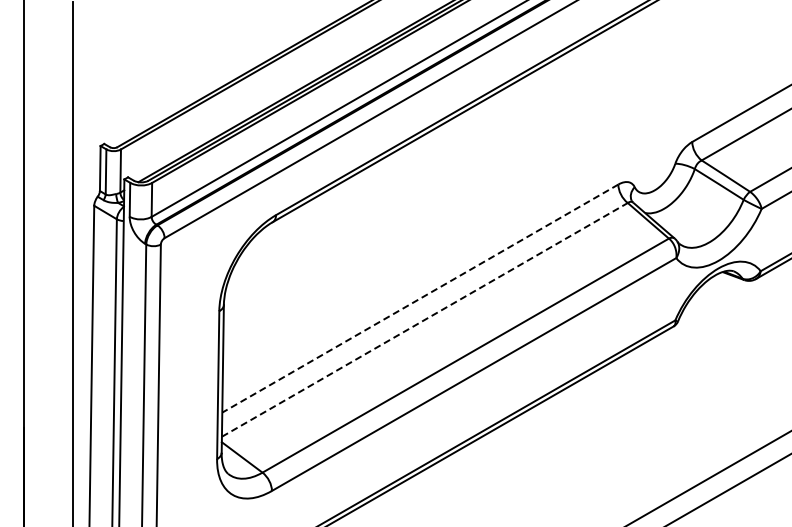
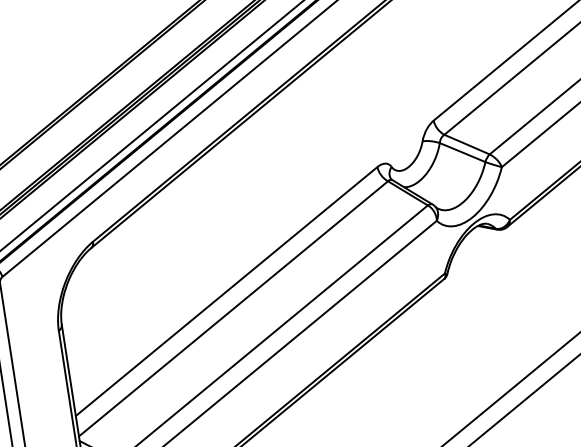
line: (420, 298) -> (226, 291), dashed -> solid
line: (425, 319) -> (233, 308), dashed -> solid

